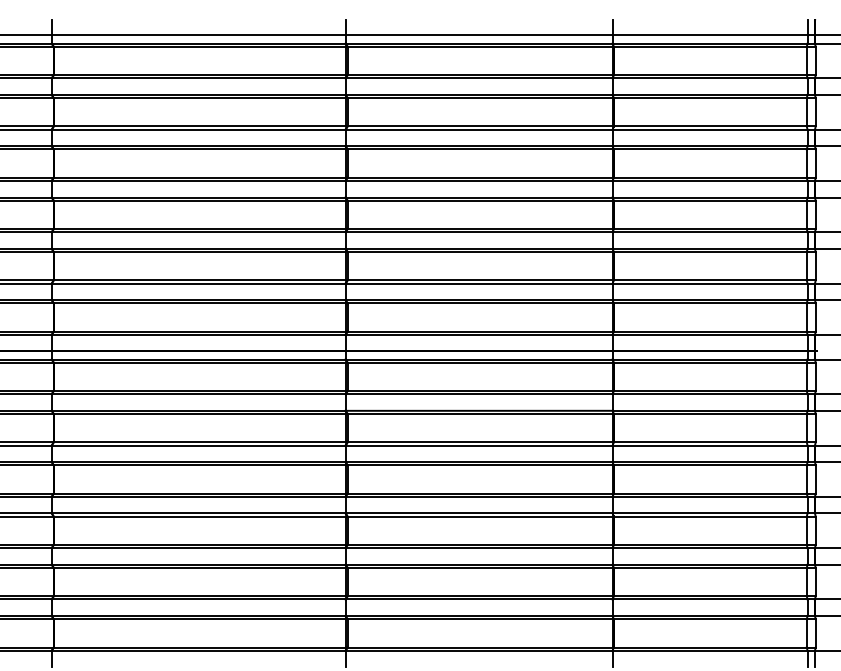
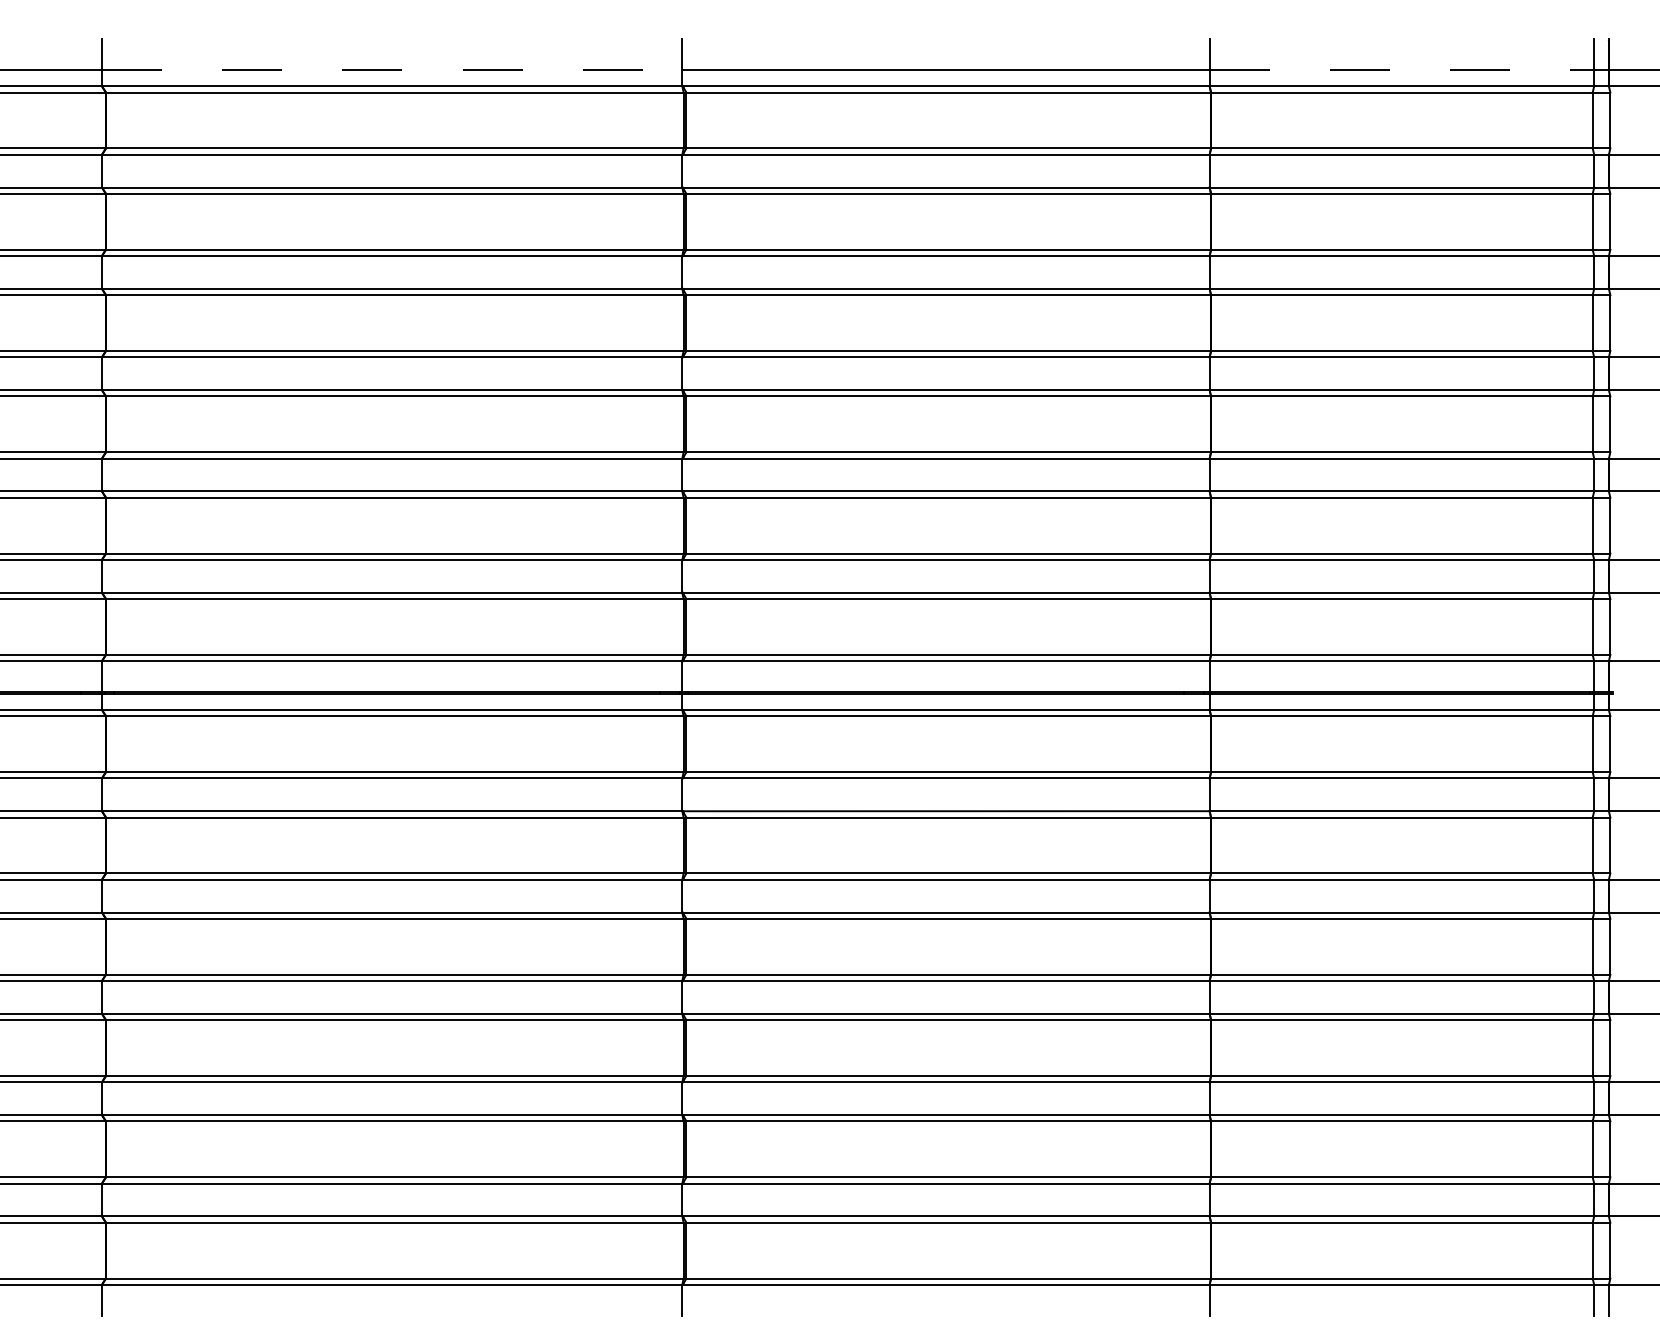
line: (198, 35) -> (391, 70), solid -> dashed
line: (710, 35) -> (1402, 70), solid -> dashed

